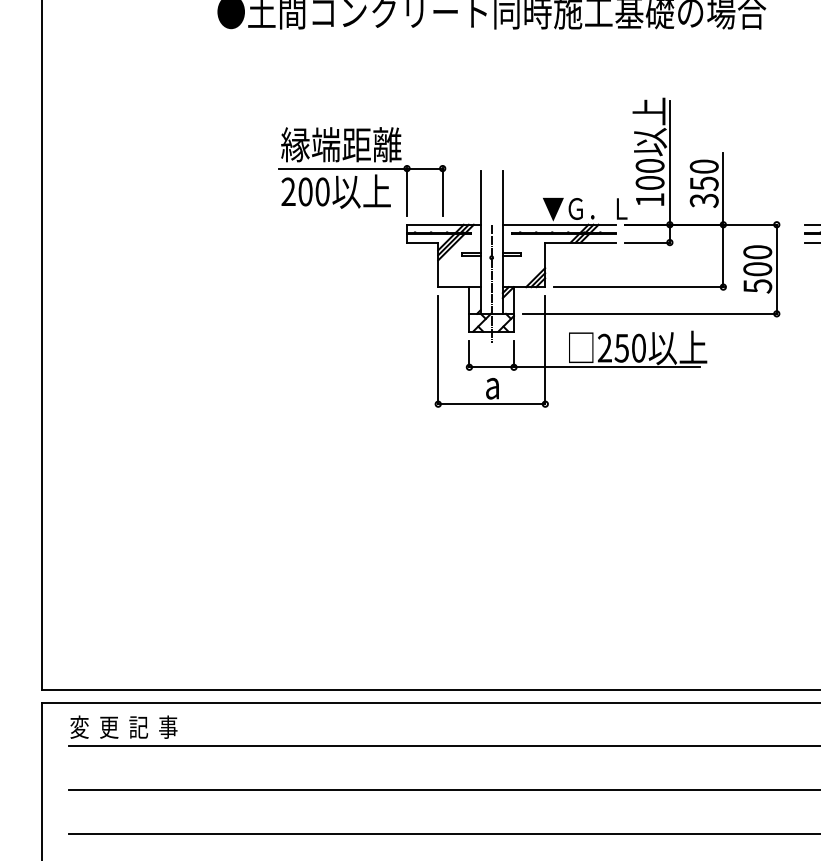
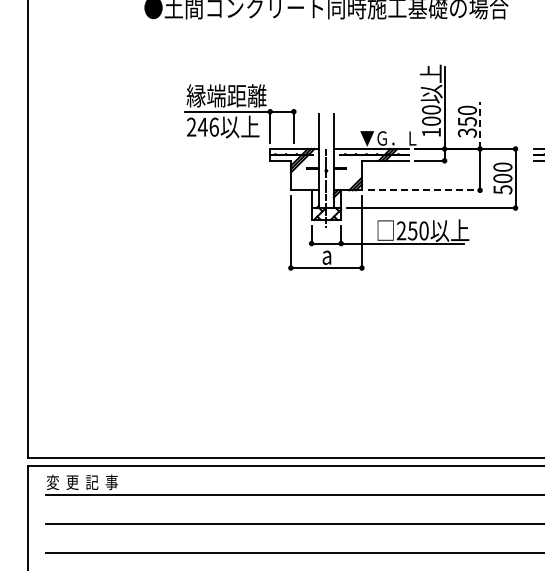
line: (723, 189) -> (480, 125), solid -> dashed
text: (312, 190) -> (207, 126), 200 -> 246
line: (639, 287) -> (424, 190), solid -> dashed

